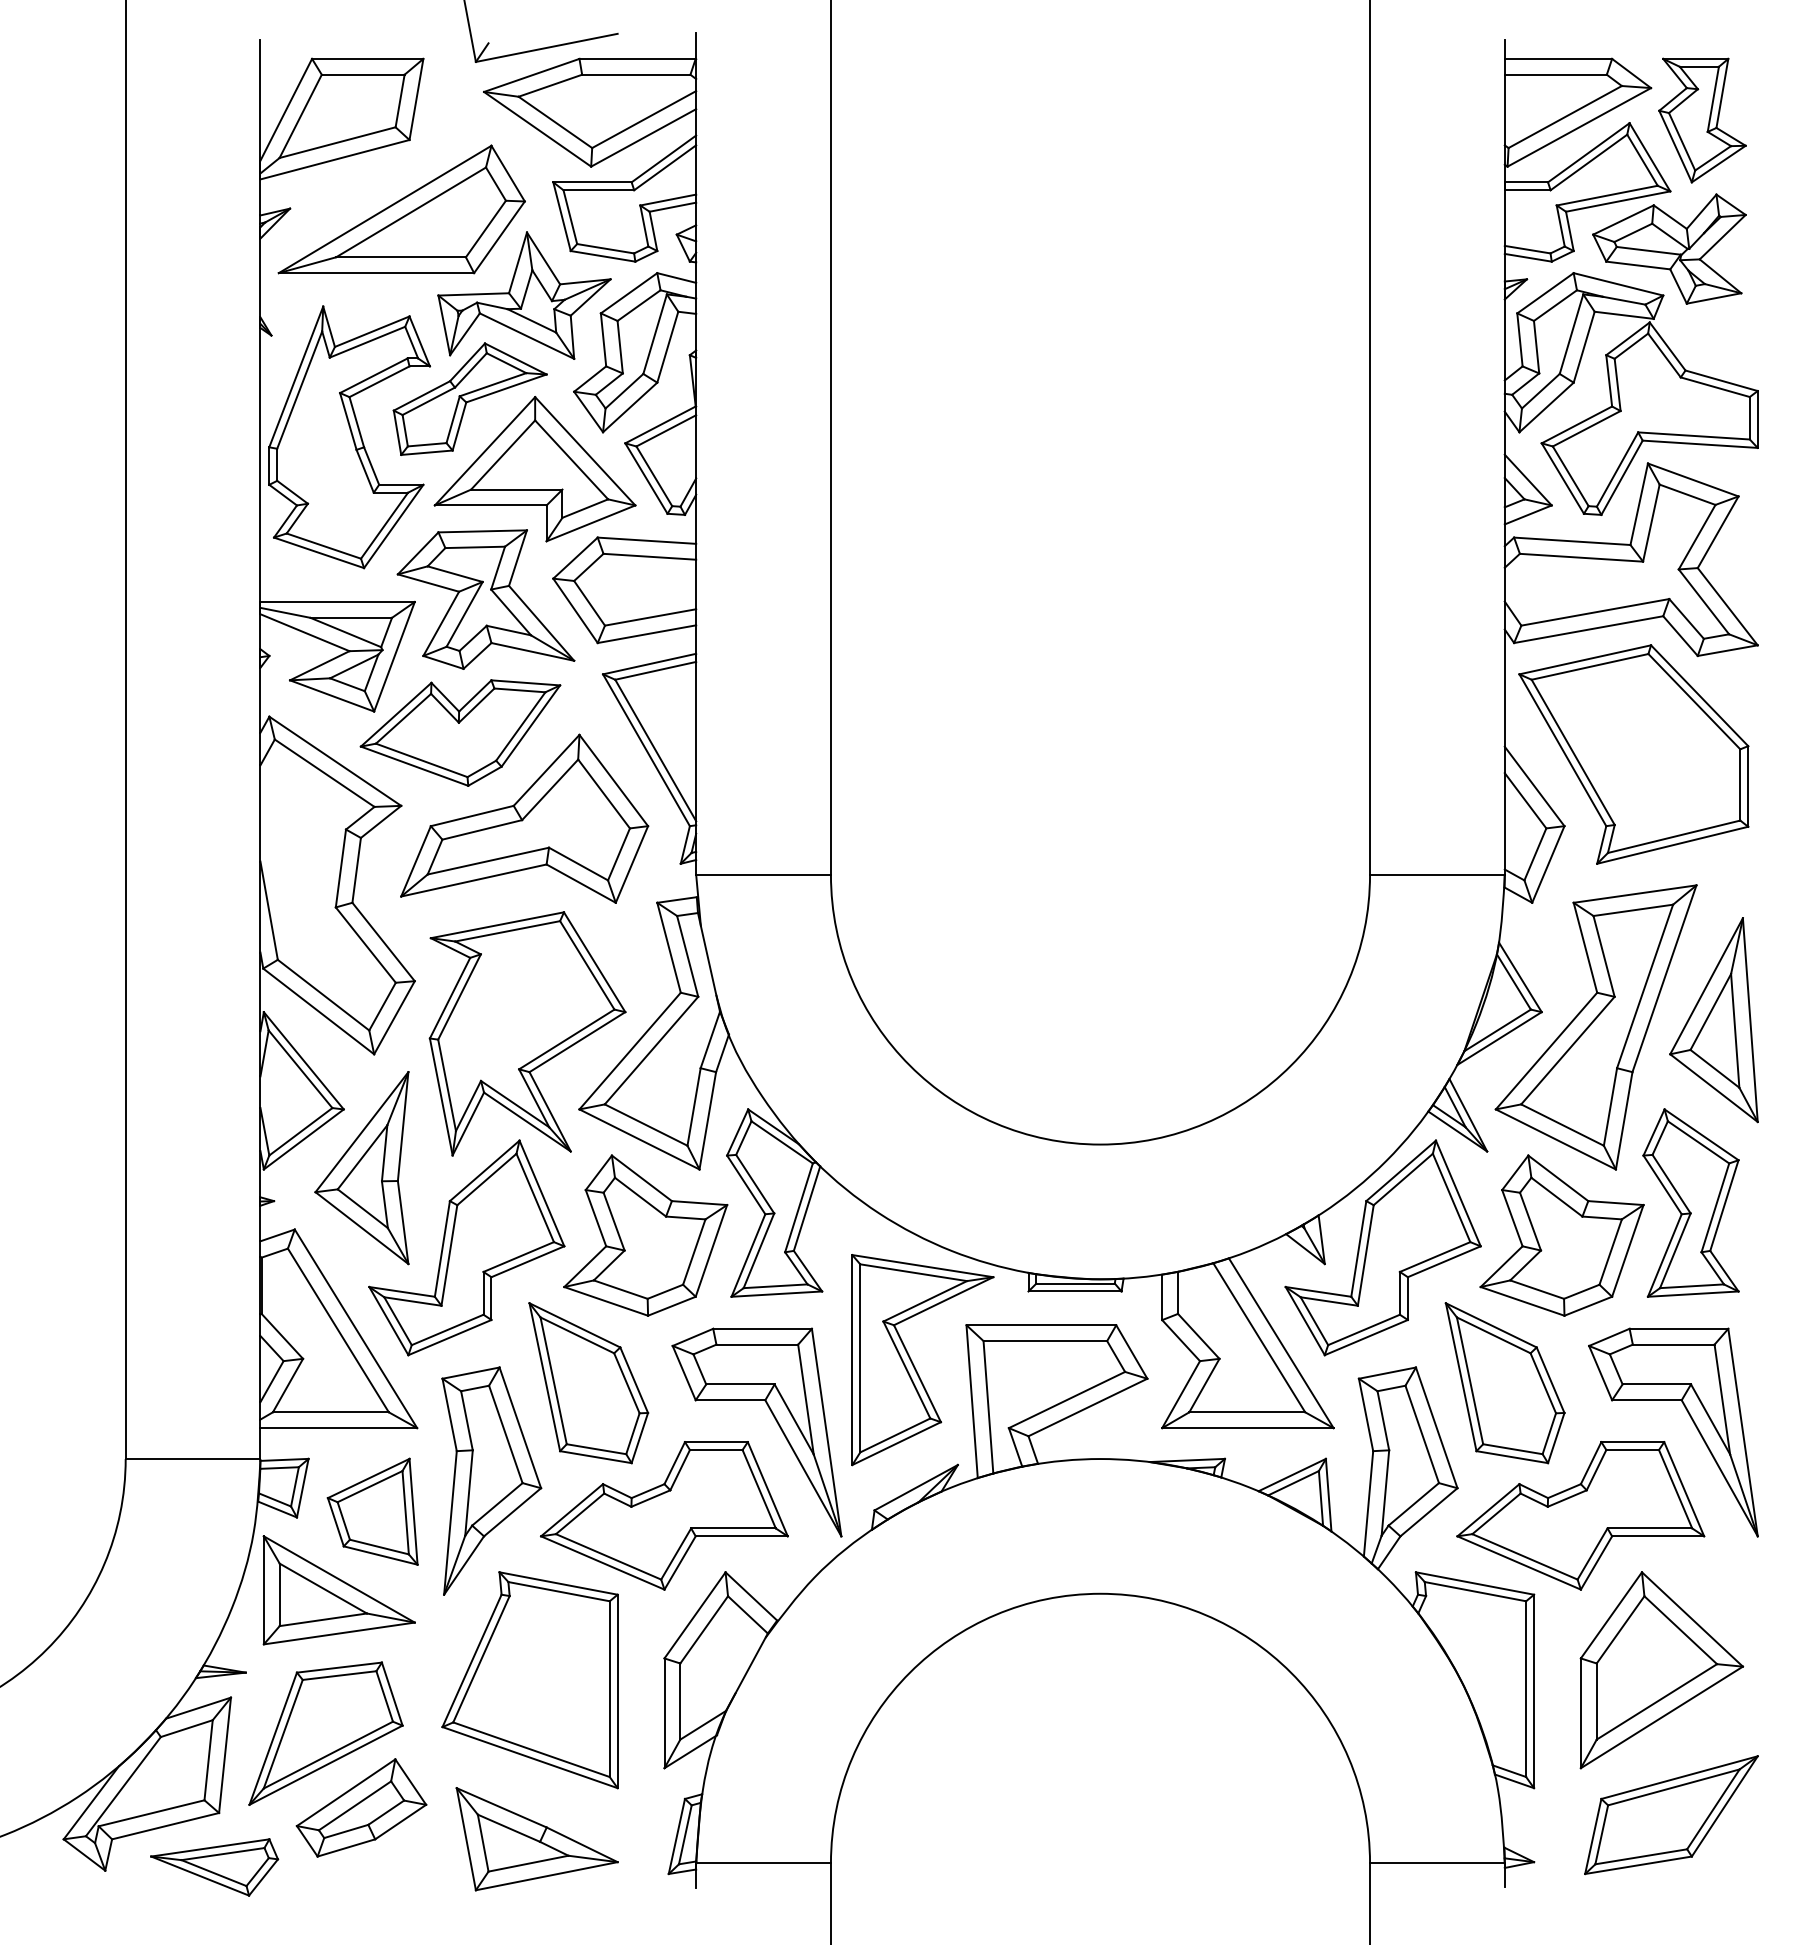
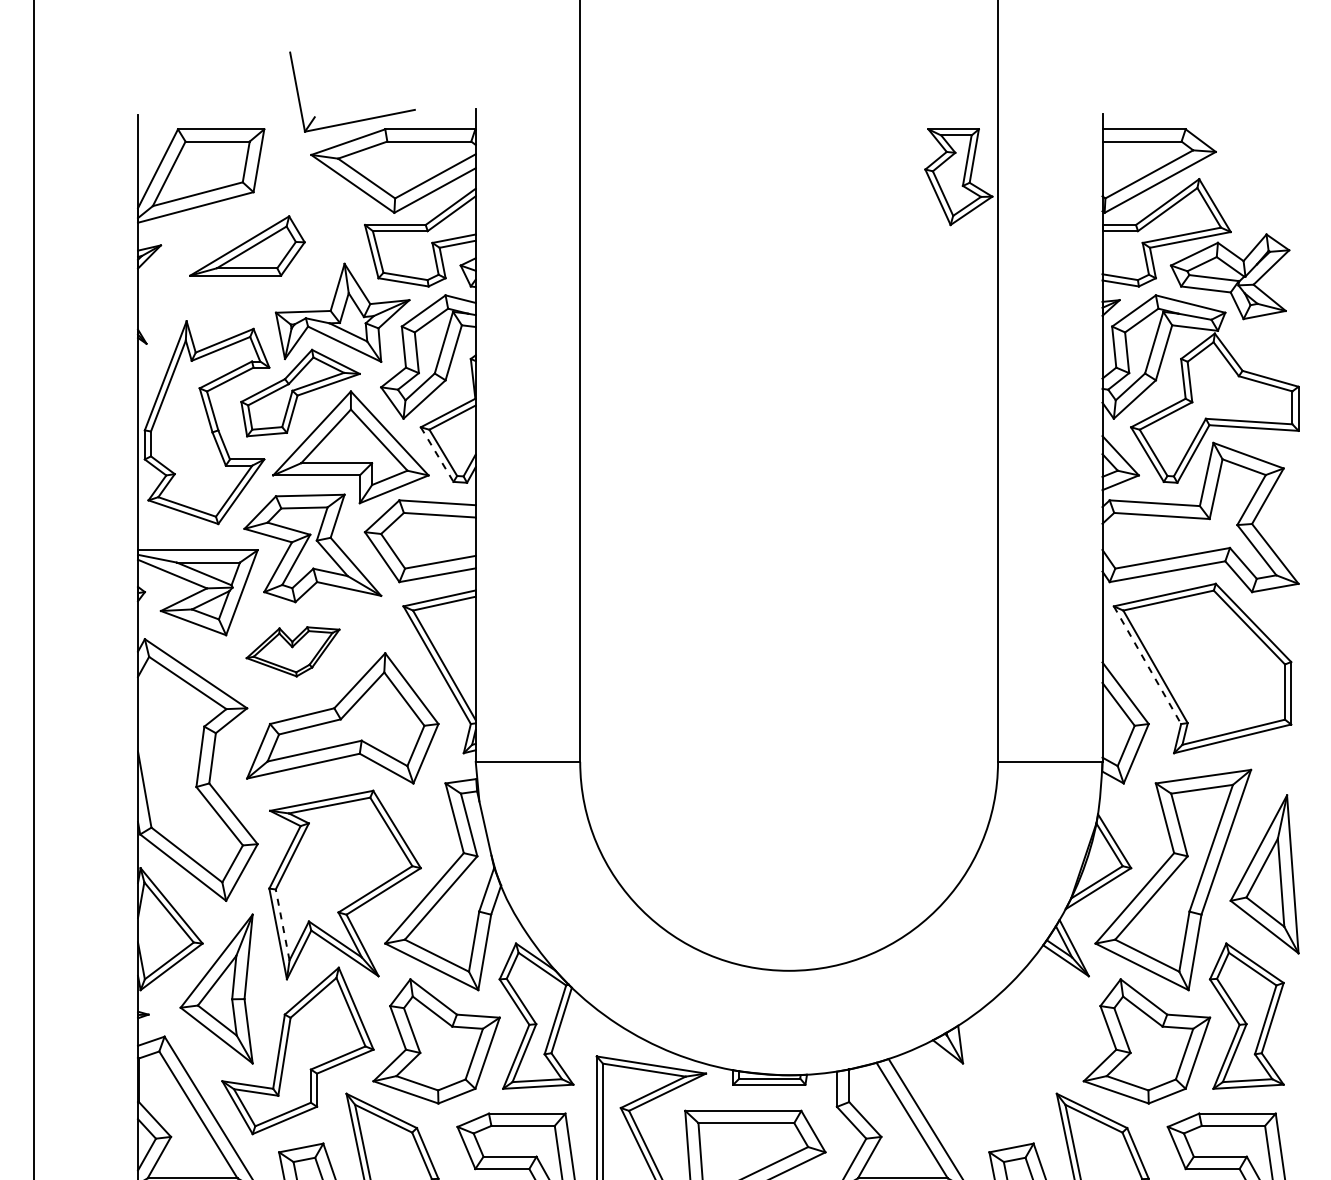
part: (1702, 120) -> (958, 177), moved
part: (401, 209) -> (247, 246), size x0.6
line: (646, 479) -> (437, 455), solid -> dashed
part: (460, 732) -> (293, 651), size x0.6
line: (1563, 750) -> (1147, 665), solid -> dashed
line: (447, 1085) -> (282, 925), solid -> dashed
part: (1382, 1247) -> (1007, 1050), removed

